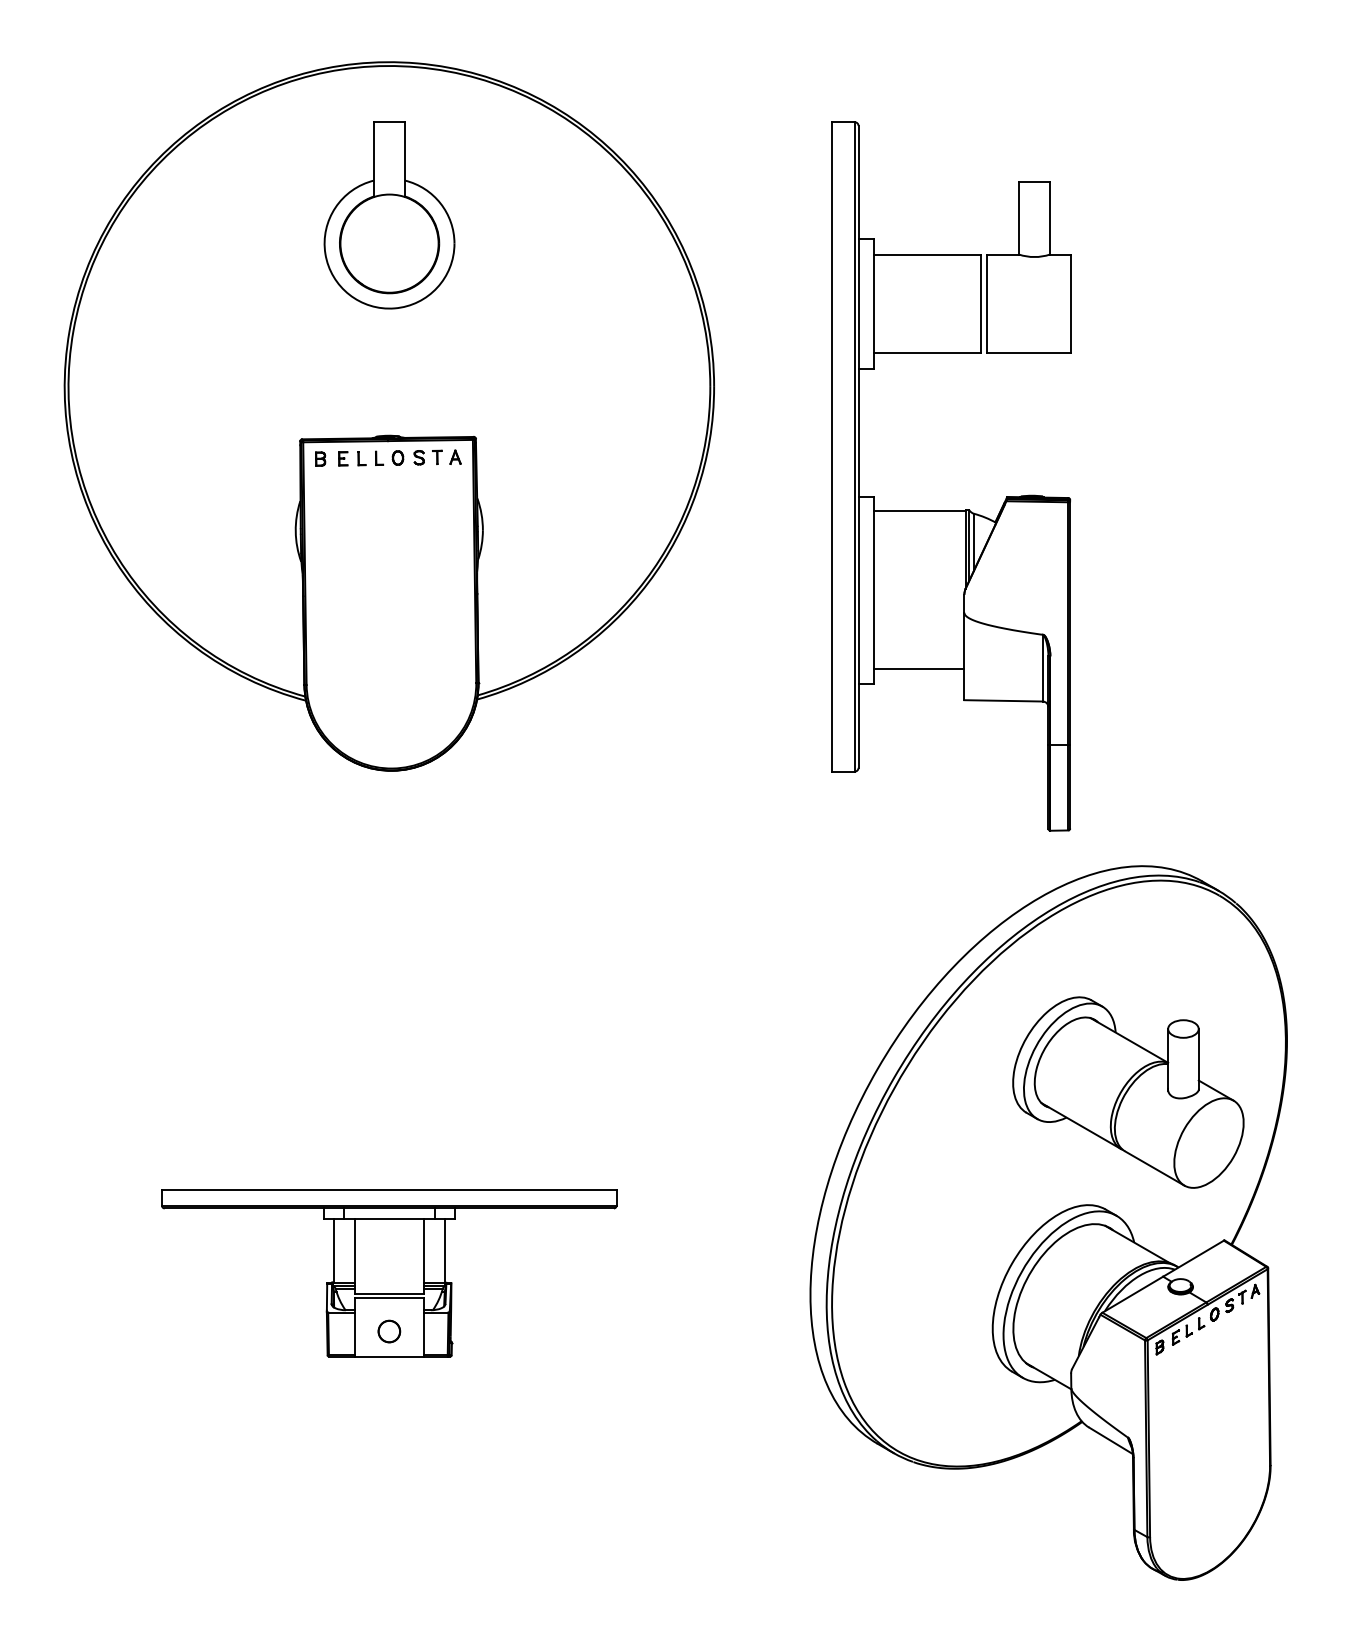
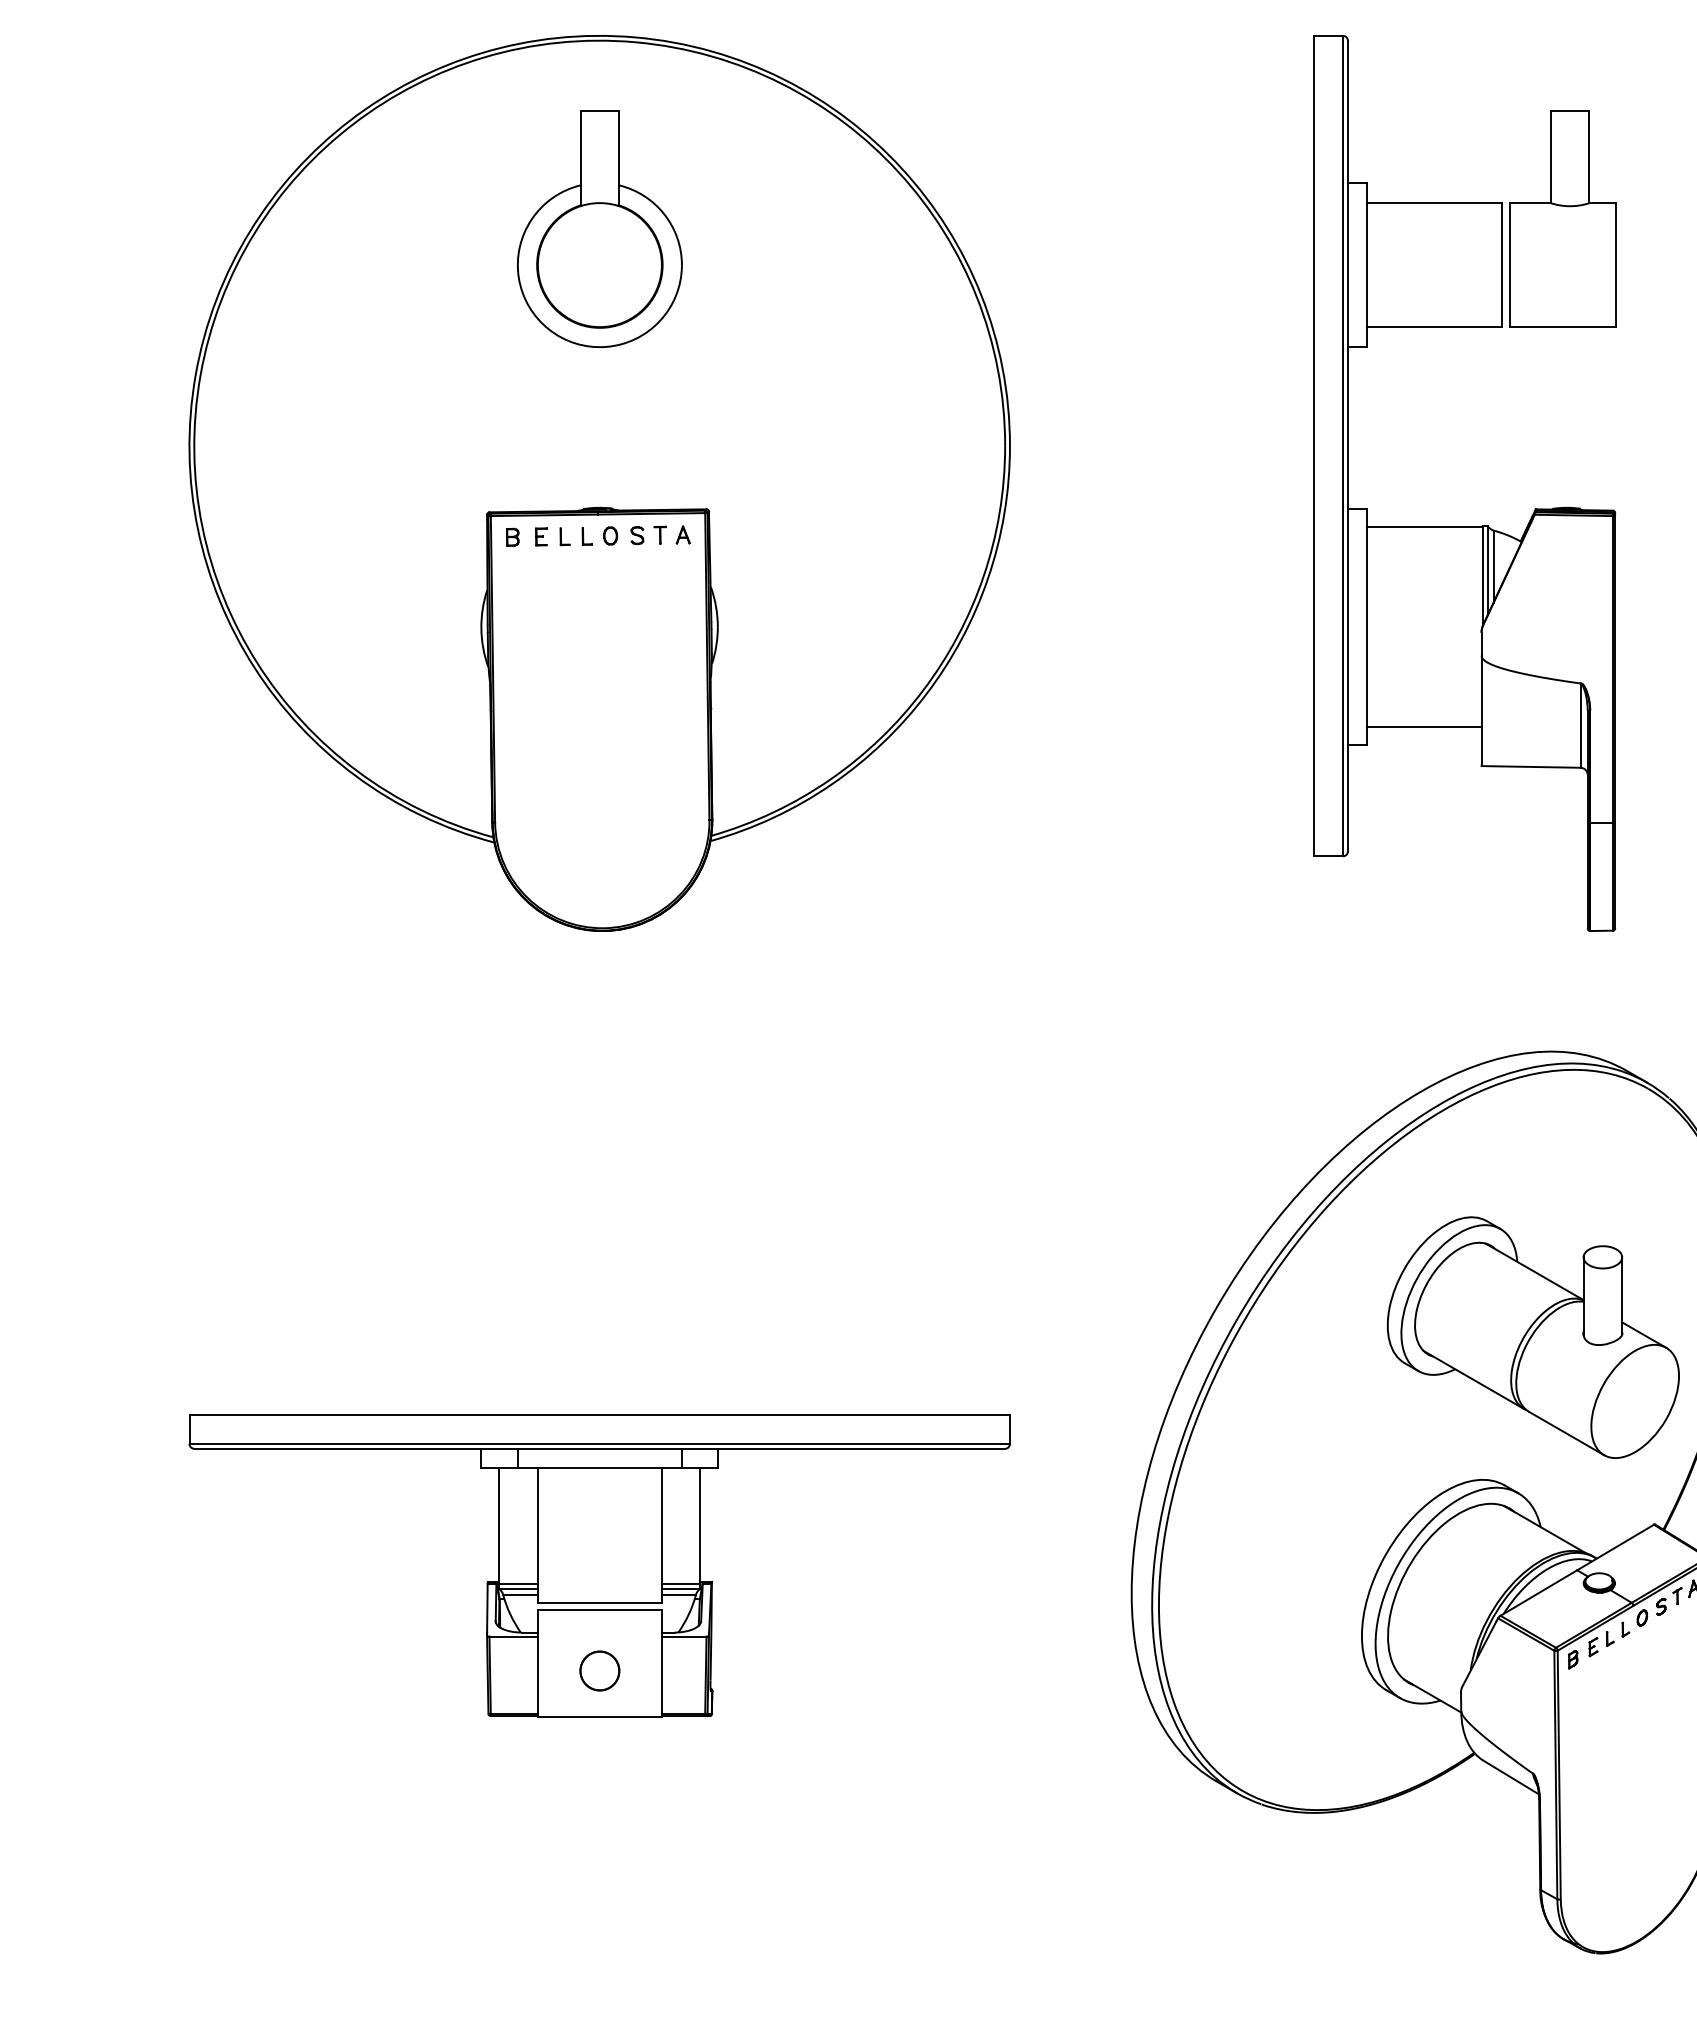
part: (951, 510) -> (1465, 526), moved
part: (388, 1273) -> (598, 1566), size x1.43

